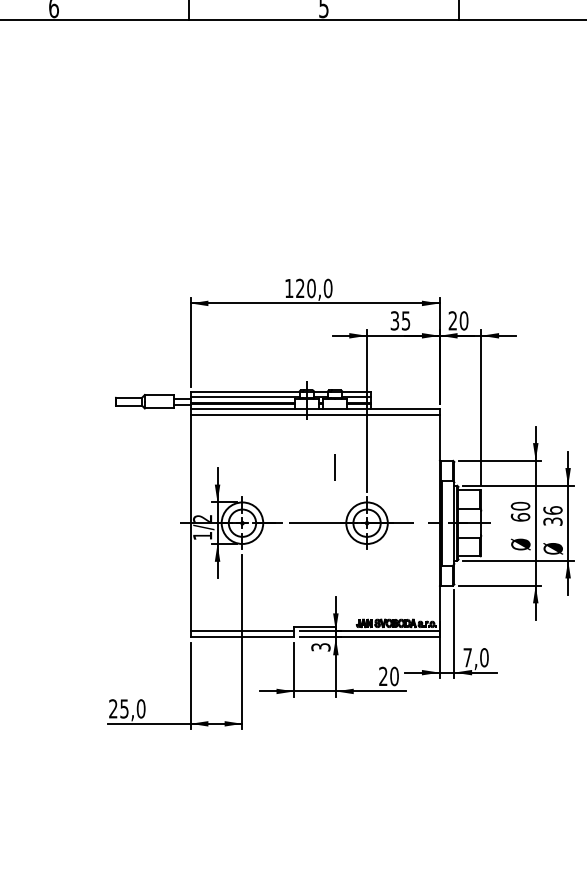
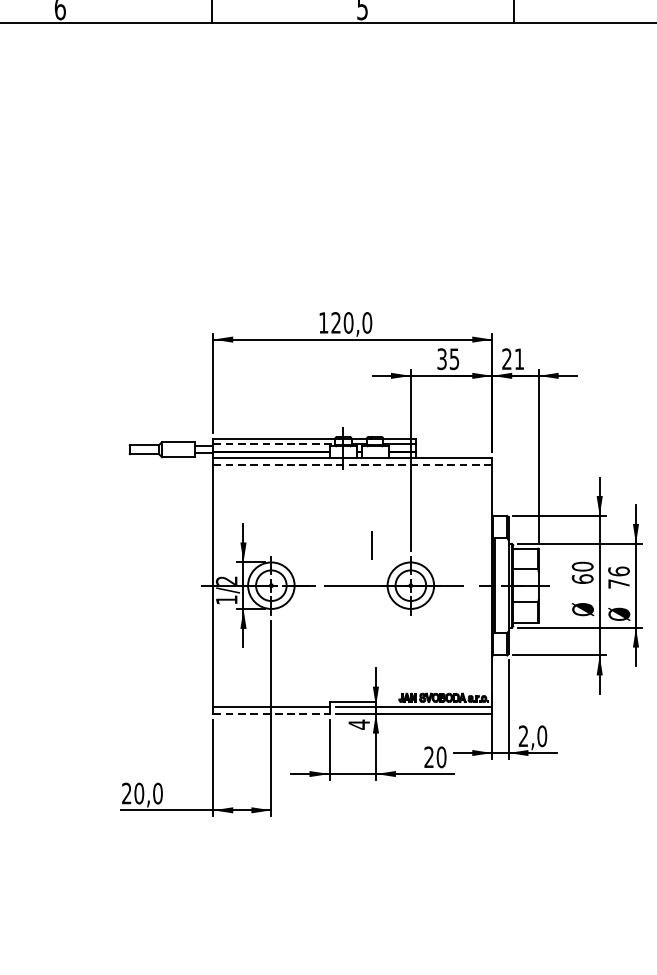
text: (463, 320) -> (518, 358), 20 -> 21
line: (245, 396) -> (274, 443), solid -> dashed
line: (315, 415) -> (353, 465), solid -> dashed
line: (334, 467) -> (371, 545), moved
text: (552, 521) -> (618, 583), 36 -> 76
line: (242, 637) -> (271, 713), solid -> dashed
text: (320, 646) -> (358, 723), 3 -> 4
text: (467, 657) -> (523, 736), 7,0 -> 2,0
text: (124, 708) -> (139, 793), 25,0 -> 20,0

